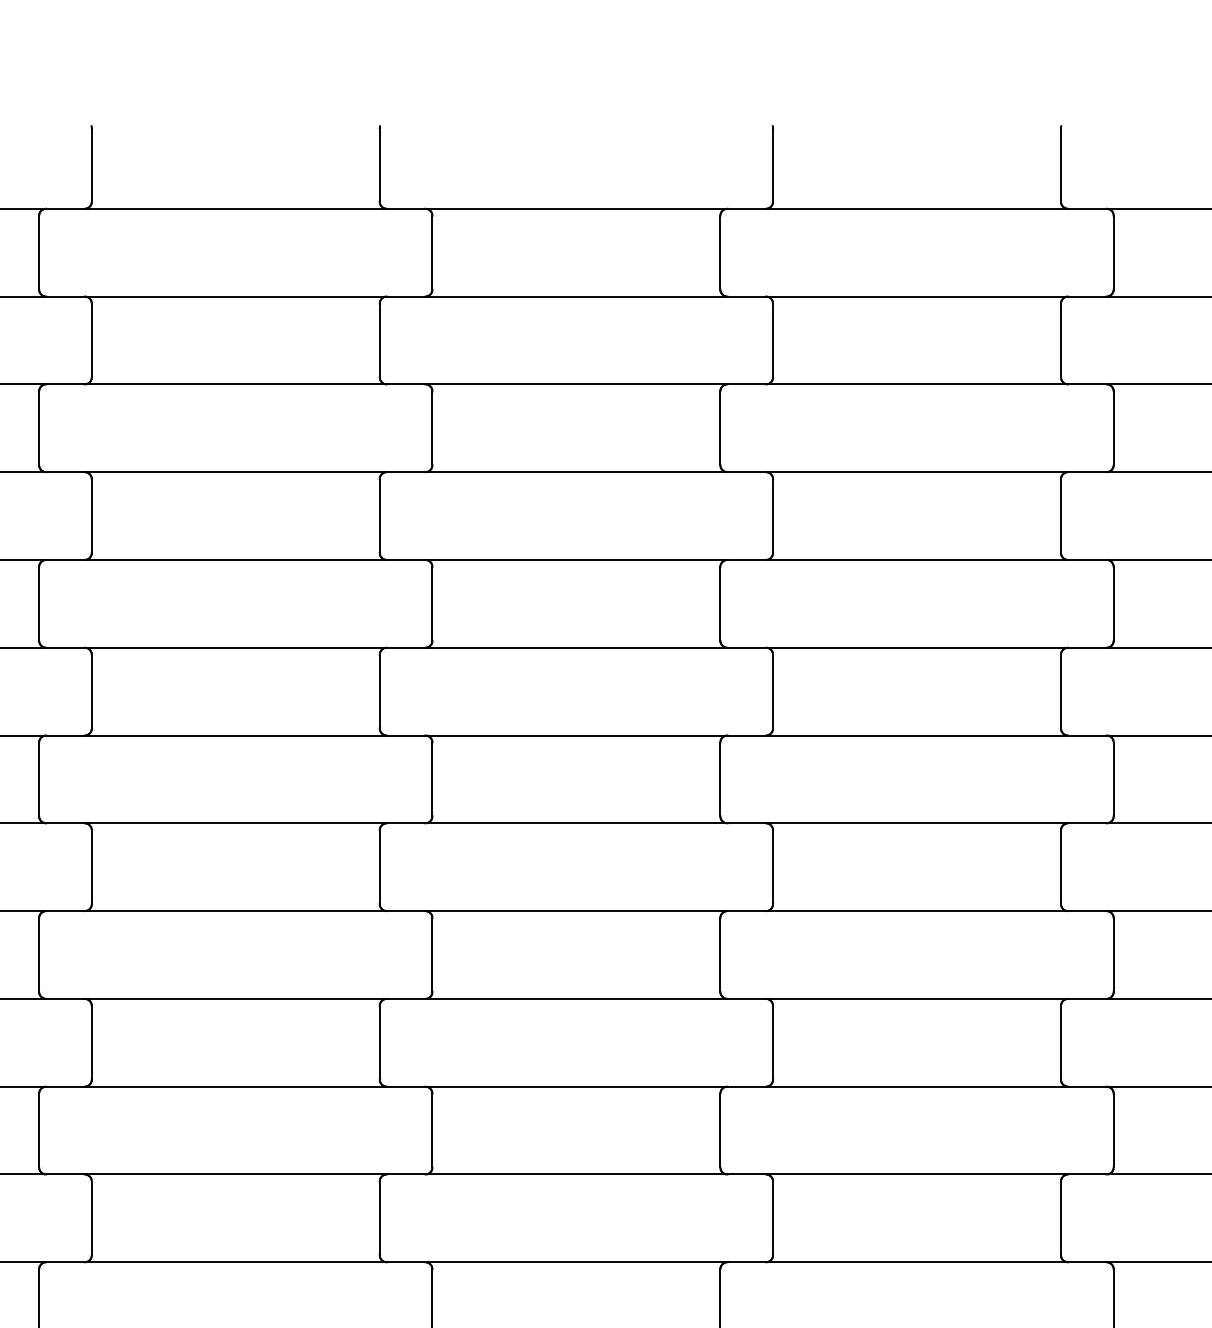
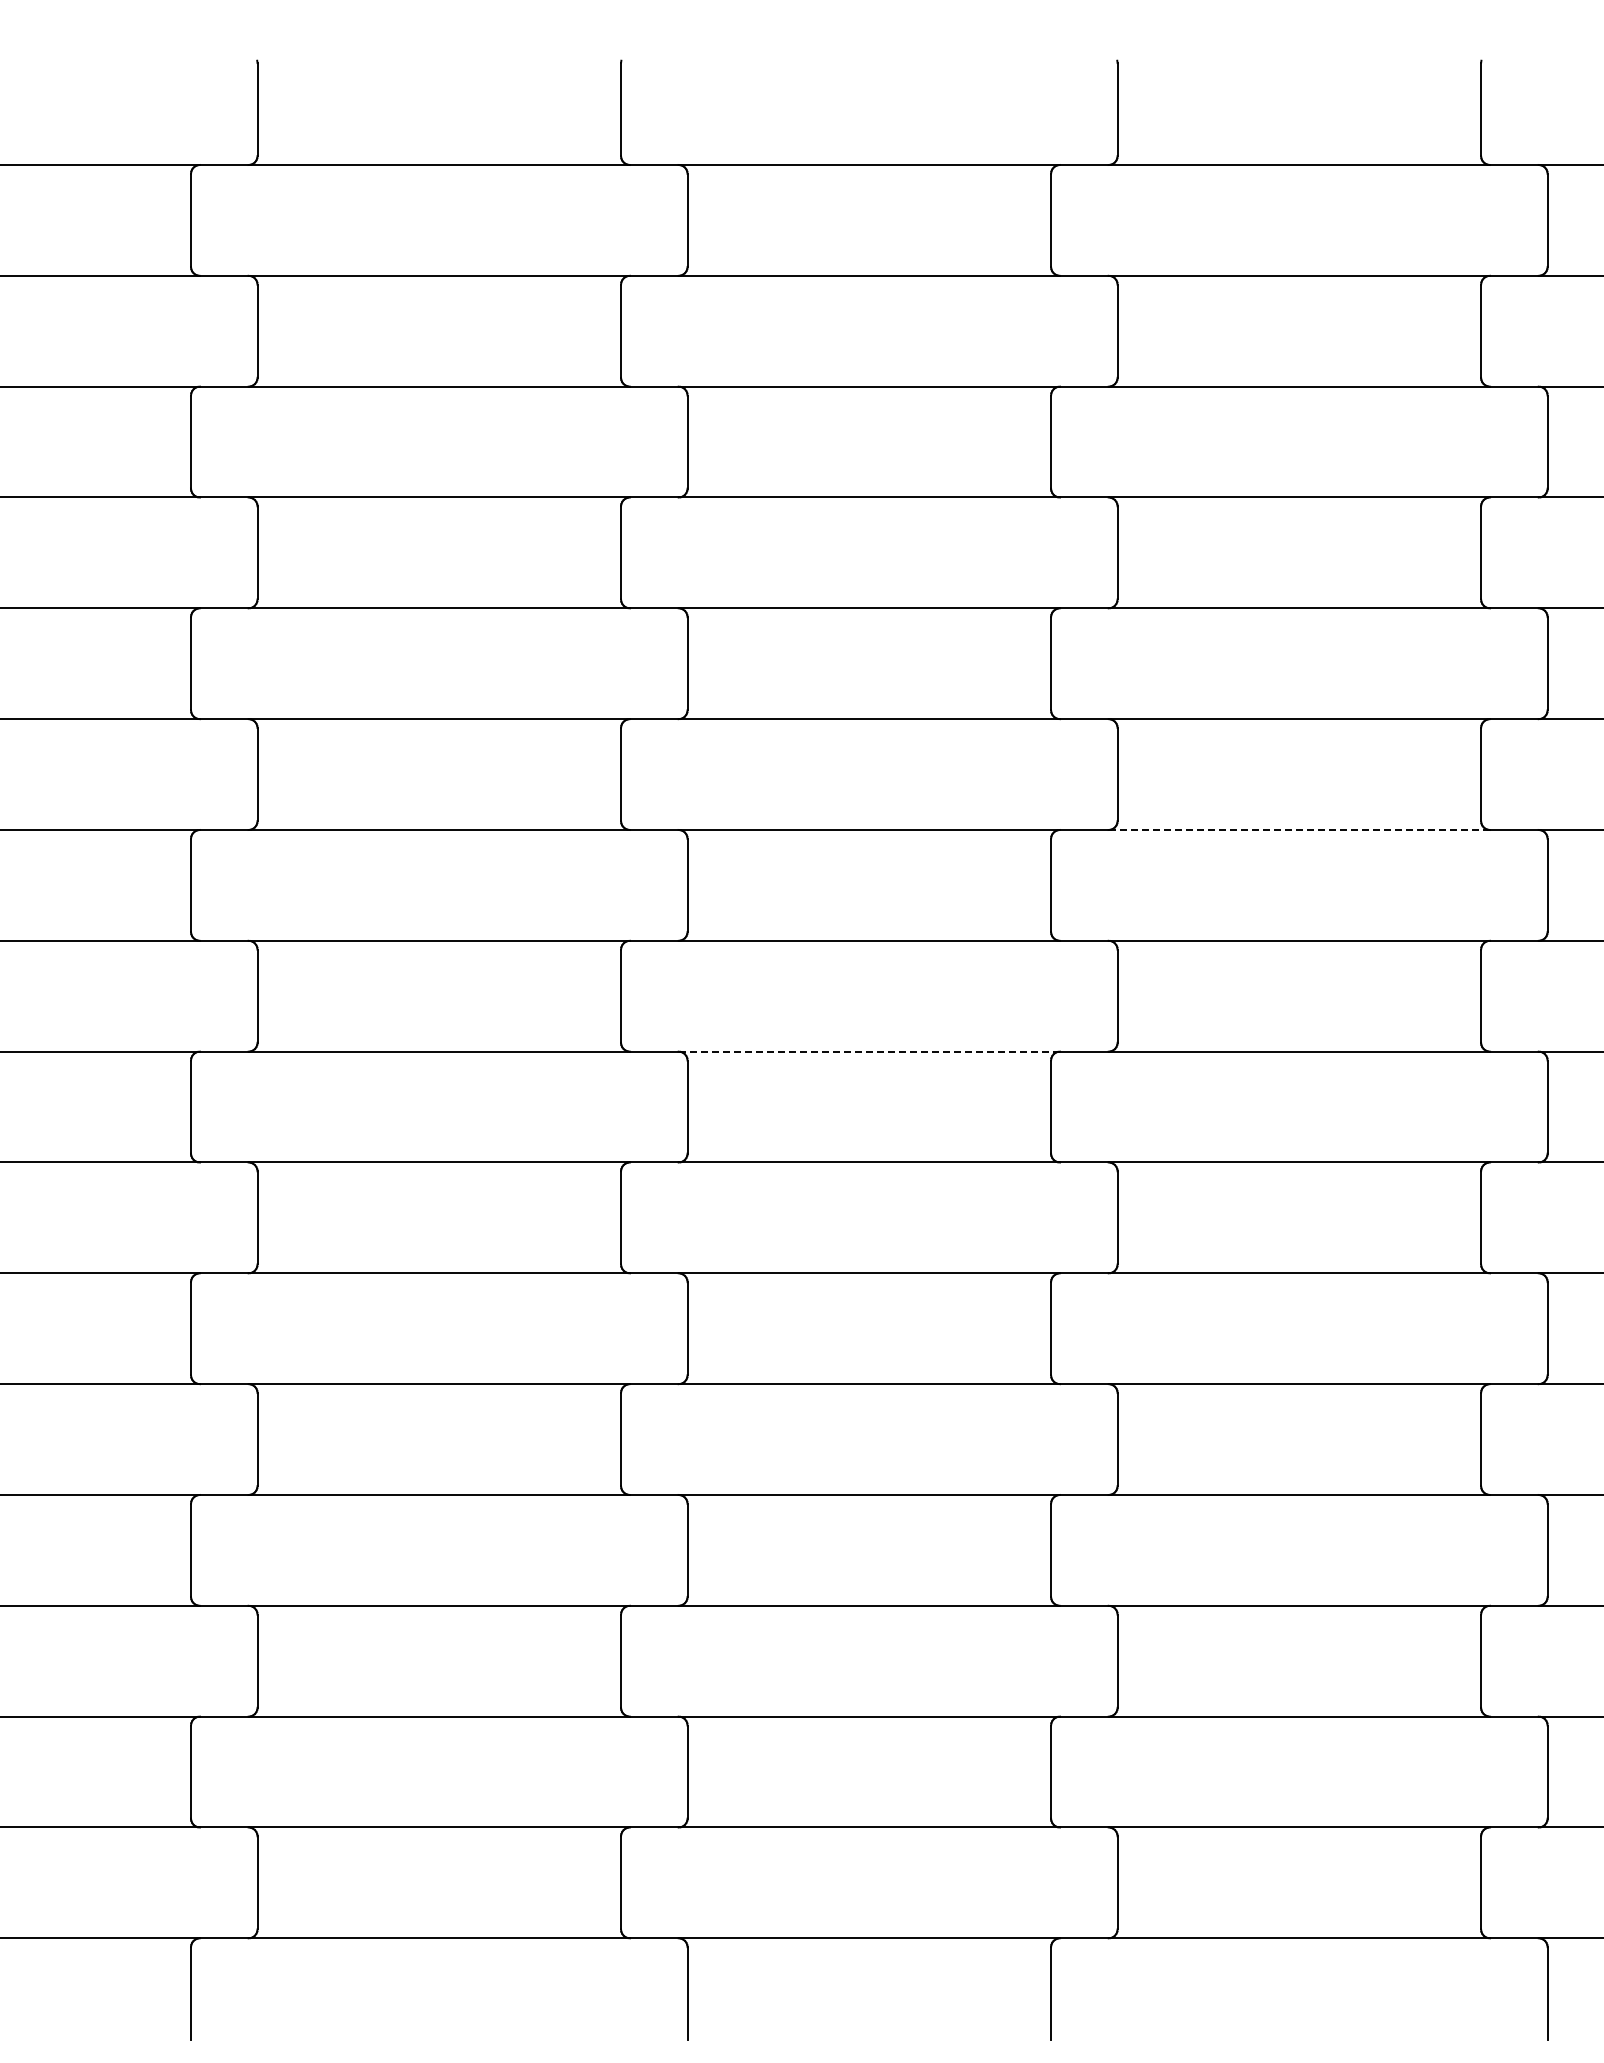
line: (917, 735) -> (1299, 829), solid -> dashed
line: (576, 910) -> (869, 1051), solid -> dashed

